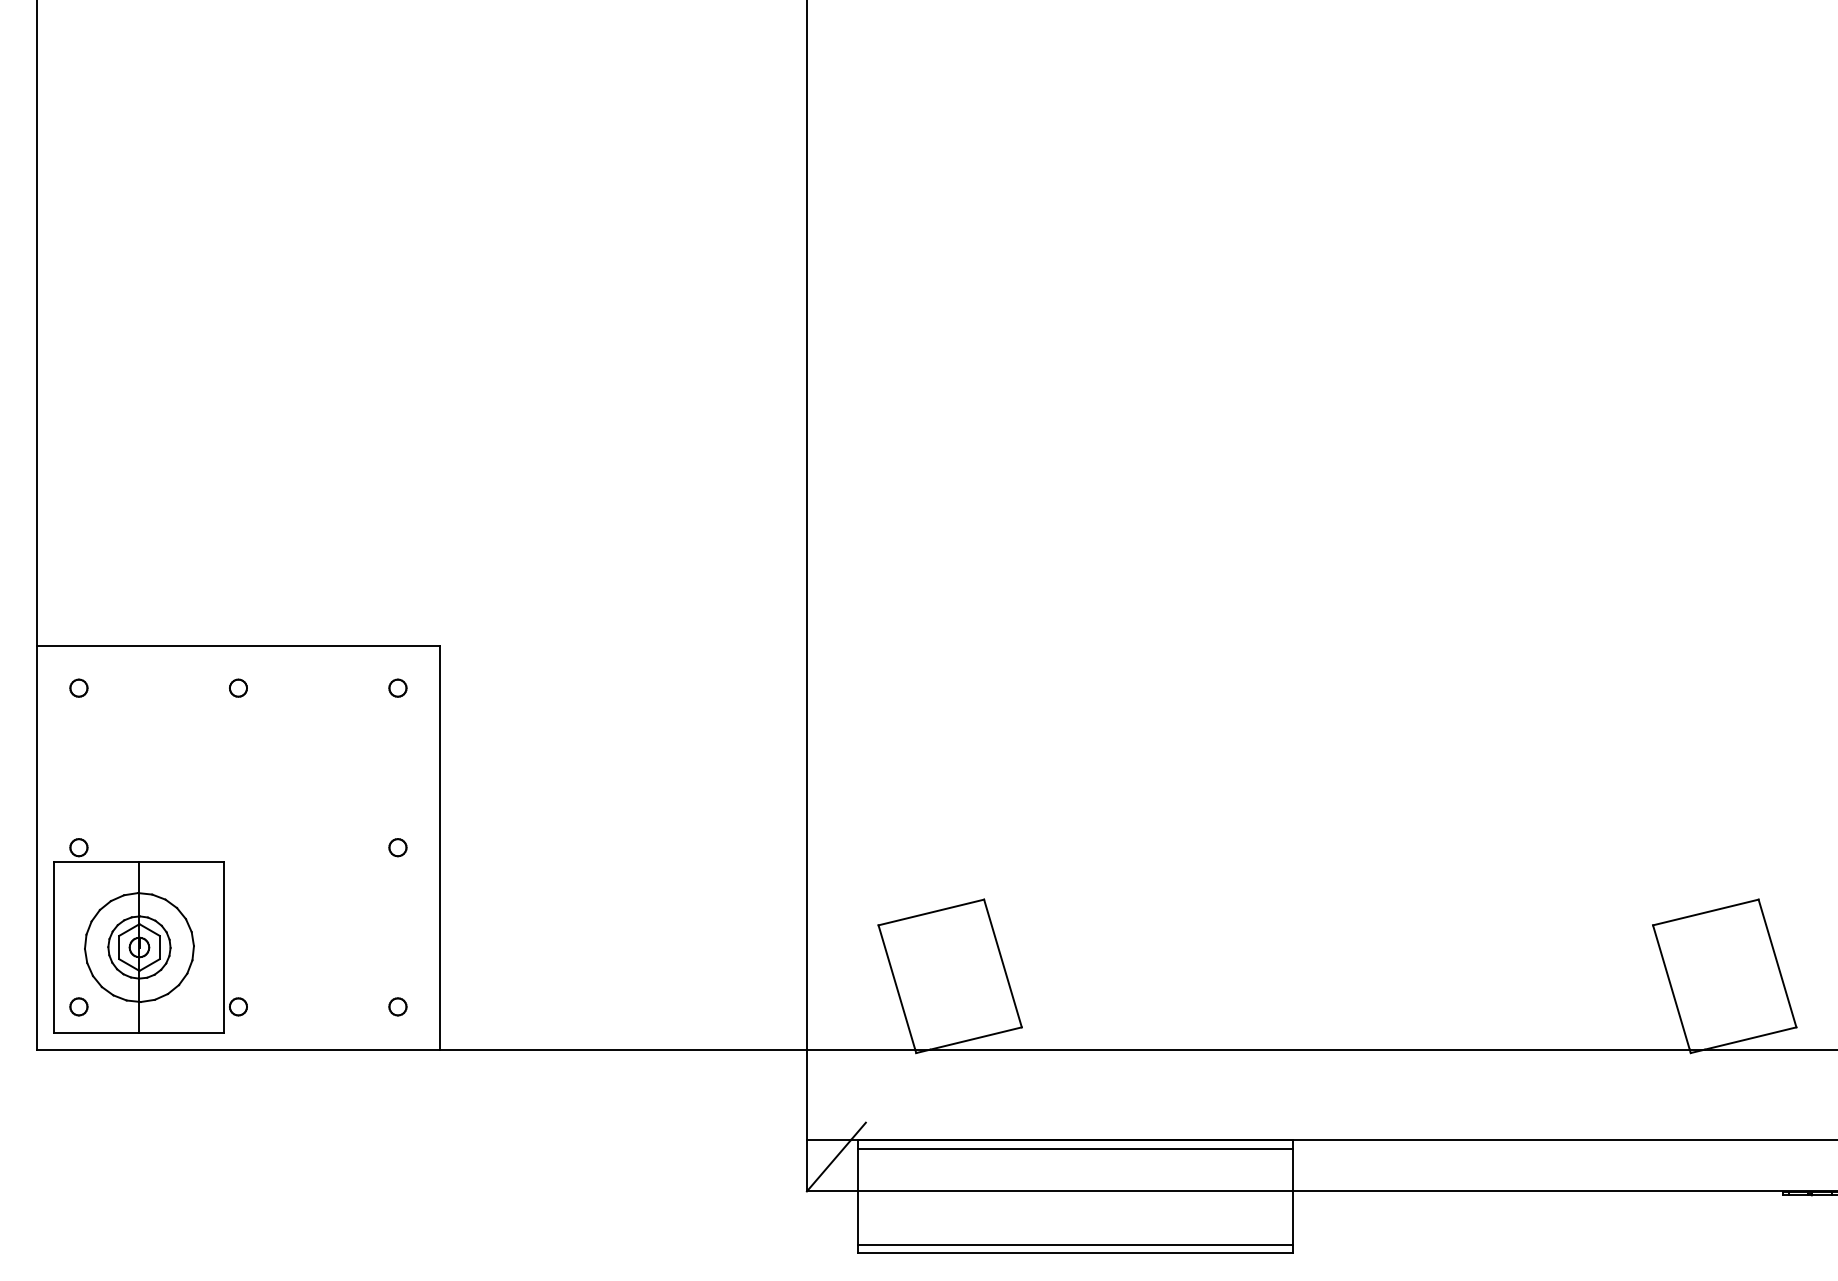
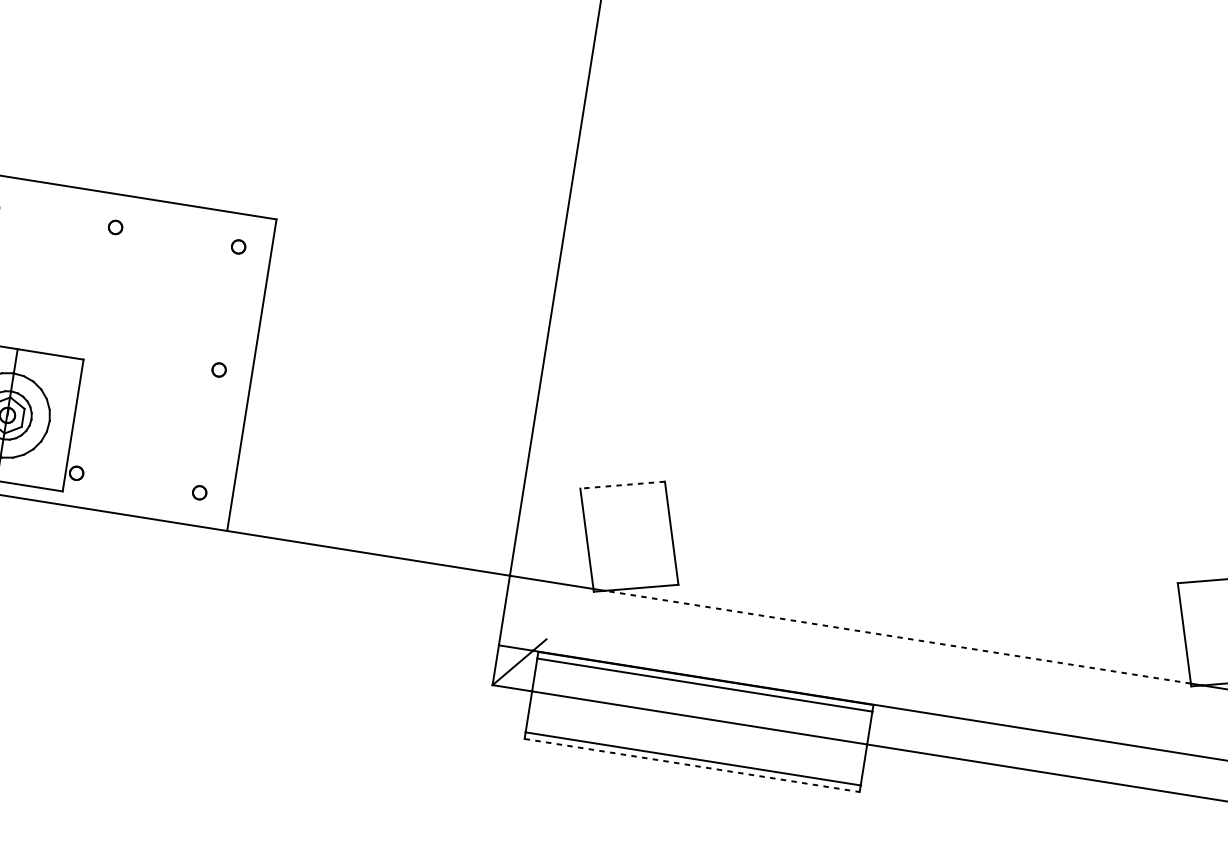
line: (930, 912) -> (622, 485), solid -> dashed
line: (1310, 1049) -> (898, 637), solid -> dashed
line: (1075, 1253) -> (692, 765), solid -> dashed

